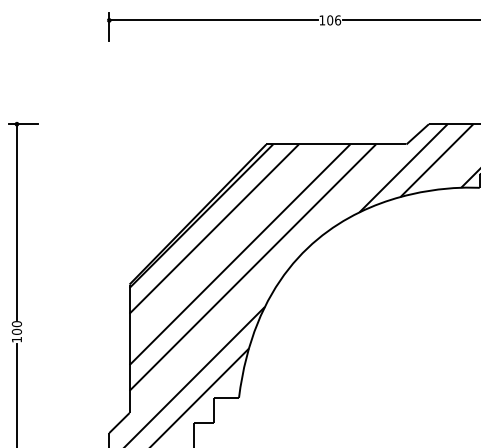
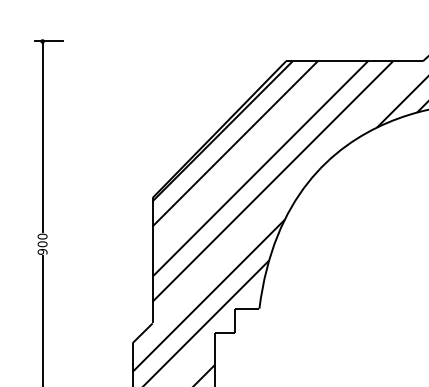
text: (16, 339) -> (42, 251), 100 -> 900

